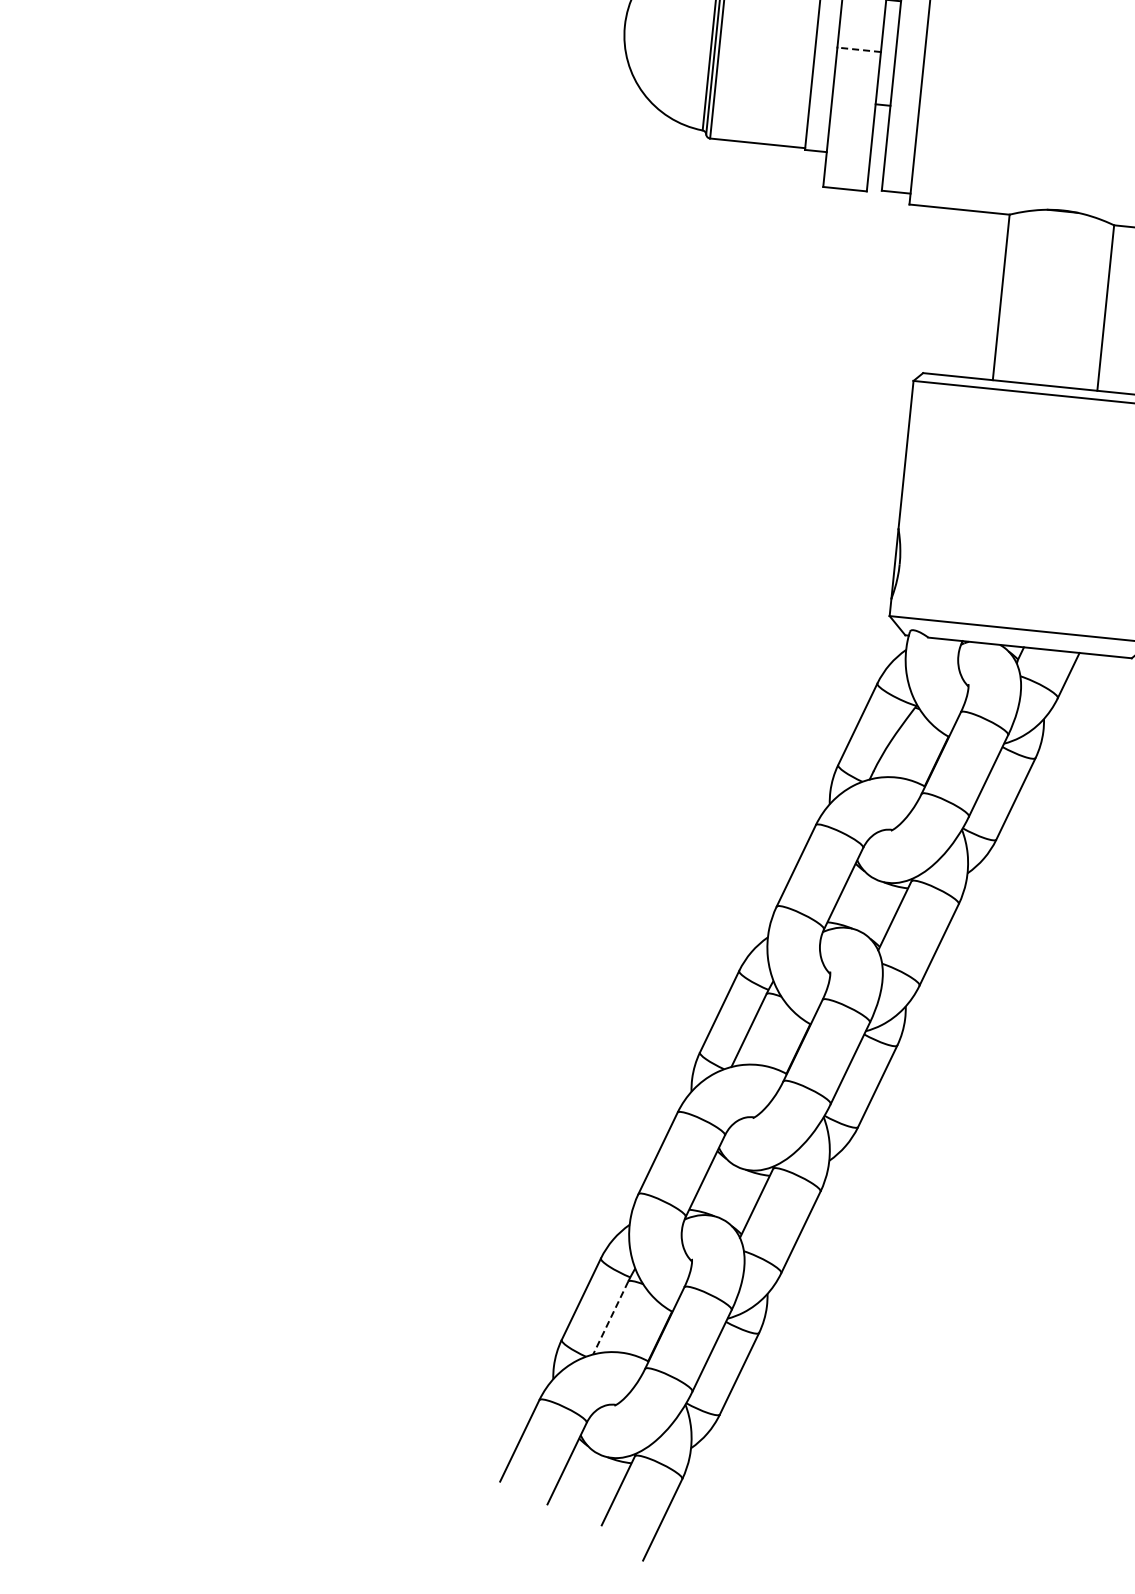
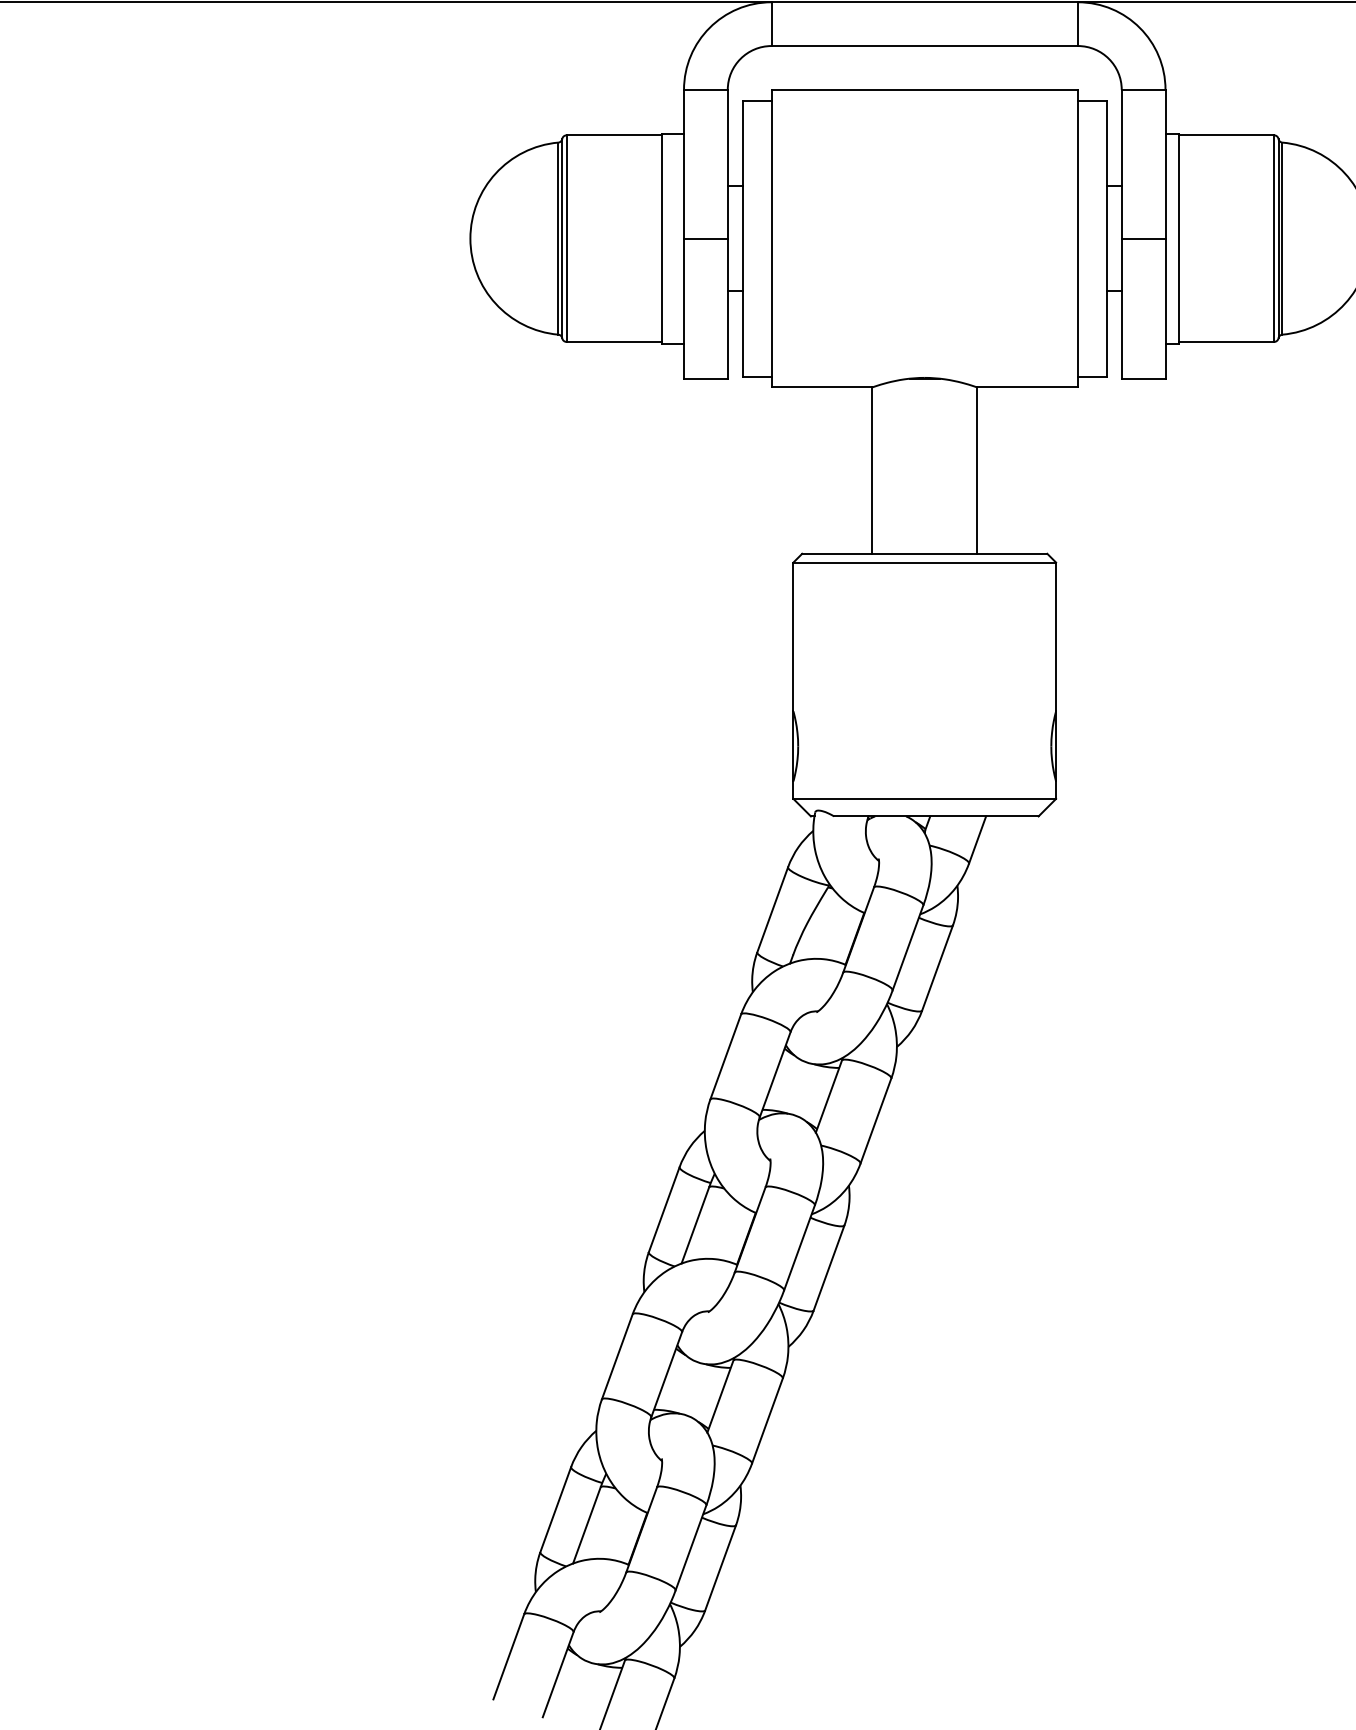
line: (858, 49) -> (705, 238), dashed -> solid
line: (610, 1318) -> (586, 1525), dashed -> solid

